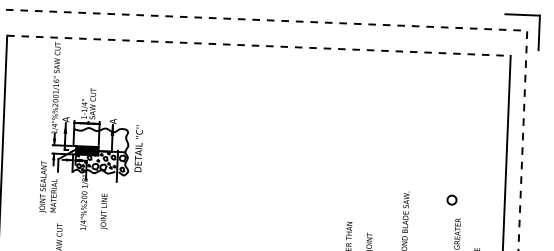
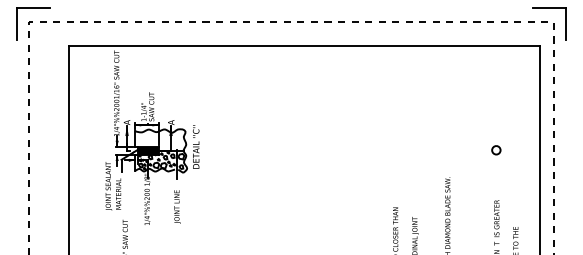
line: (259, 45) -> (304, 46), dashed -> solid
part: (452, 200) -> (496, 150), moved
text: (104, 211) -> (177, 206), moved

